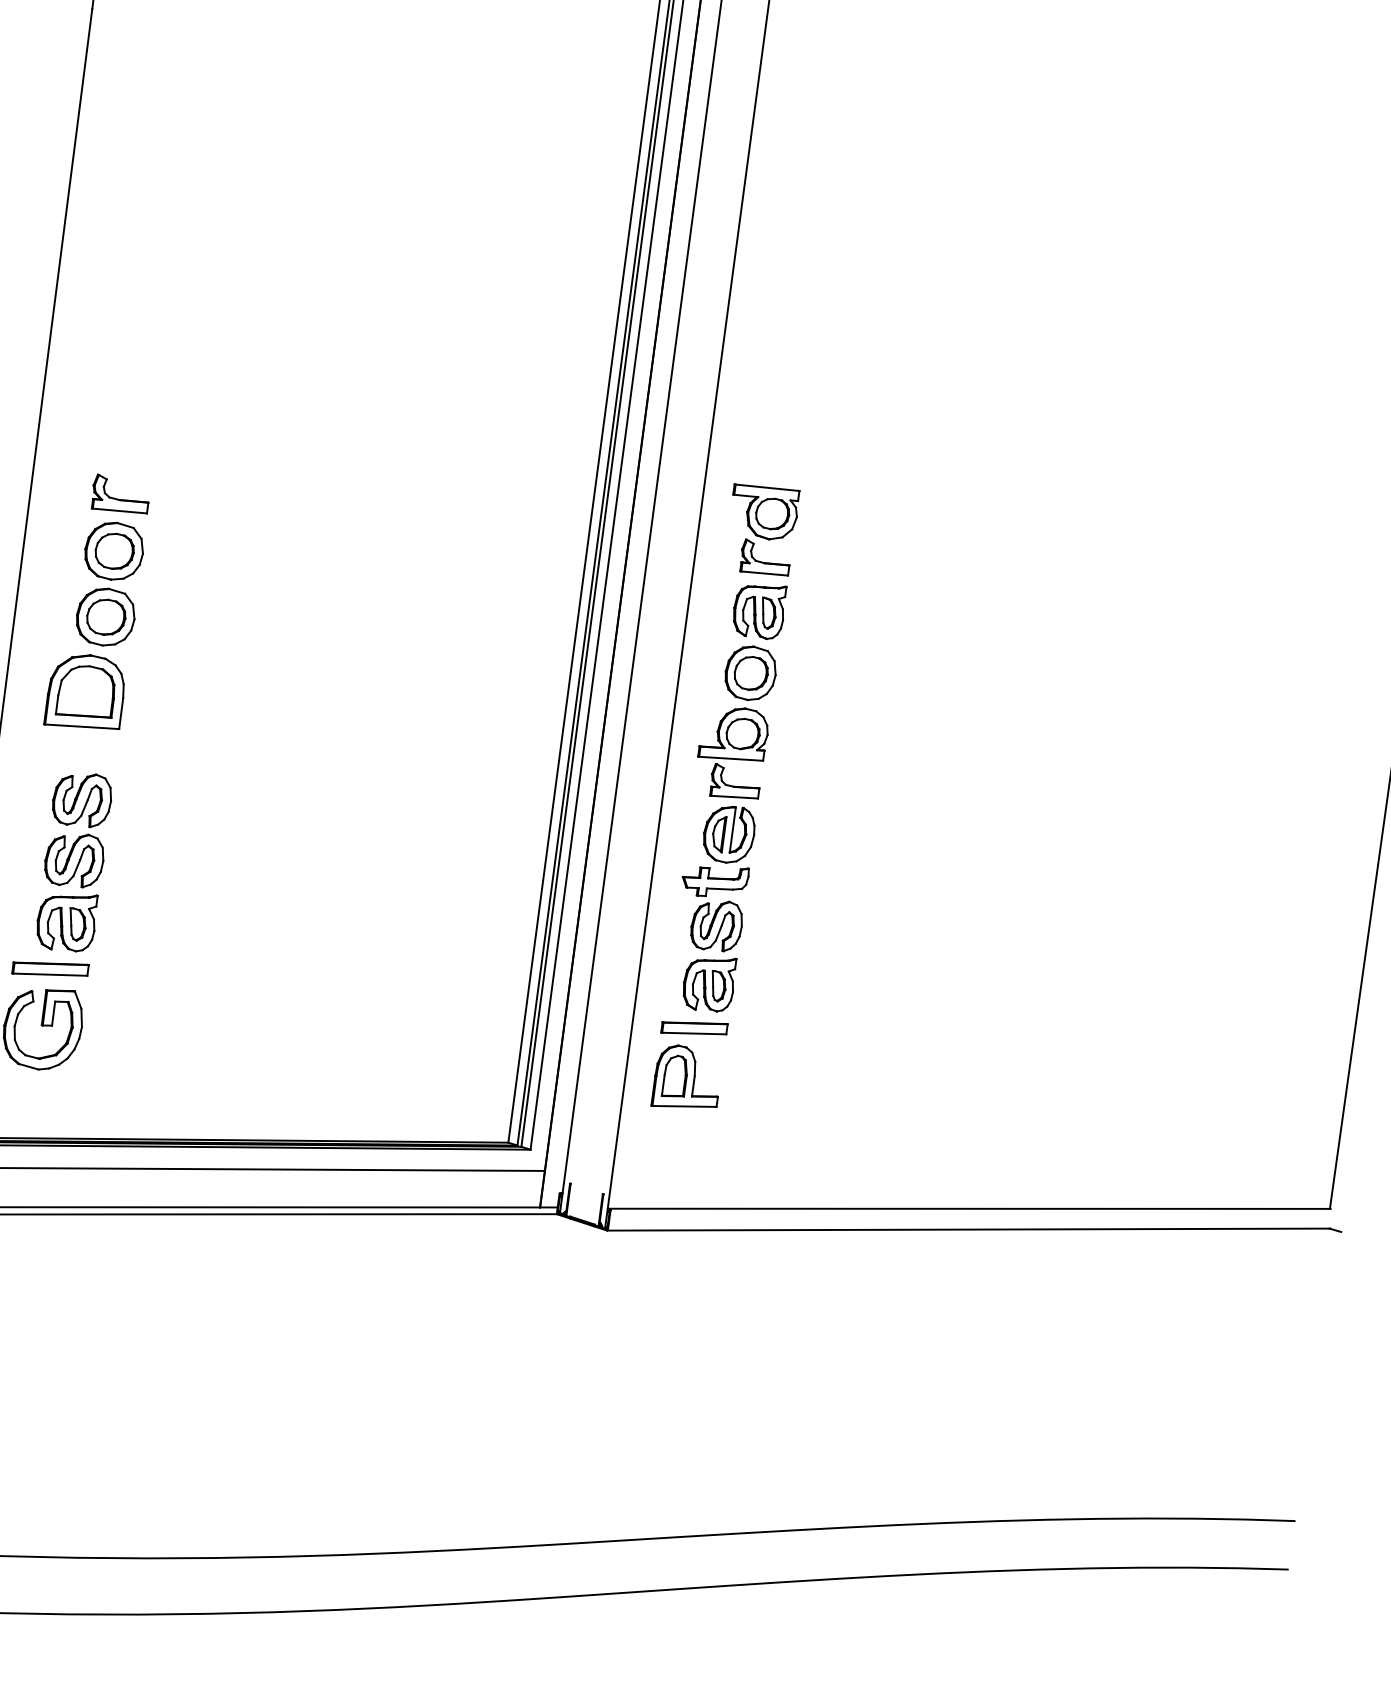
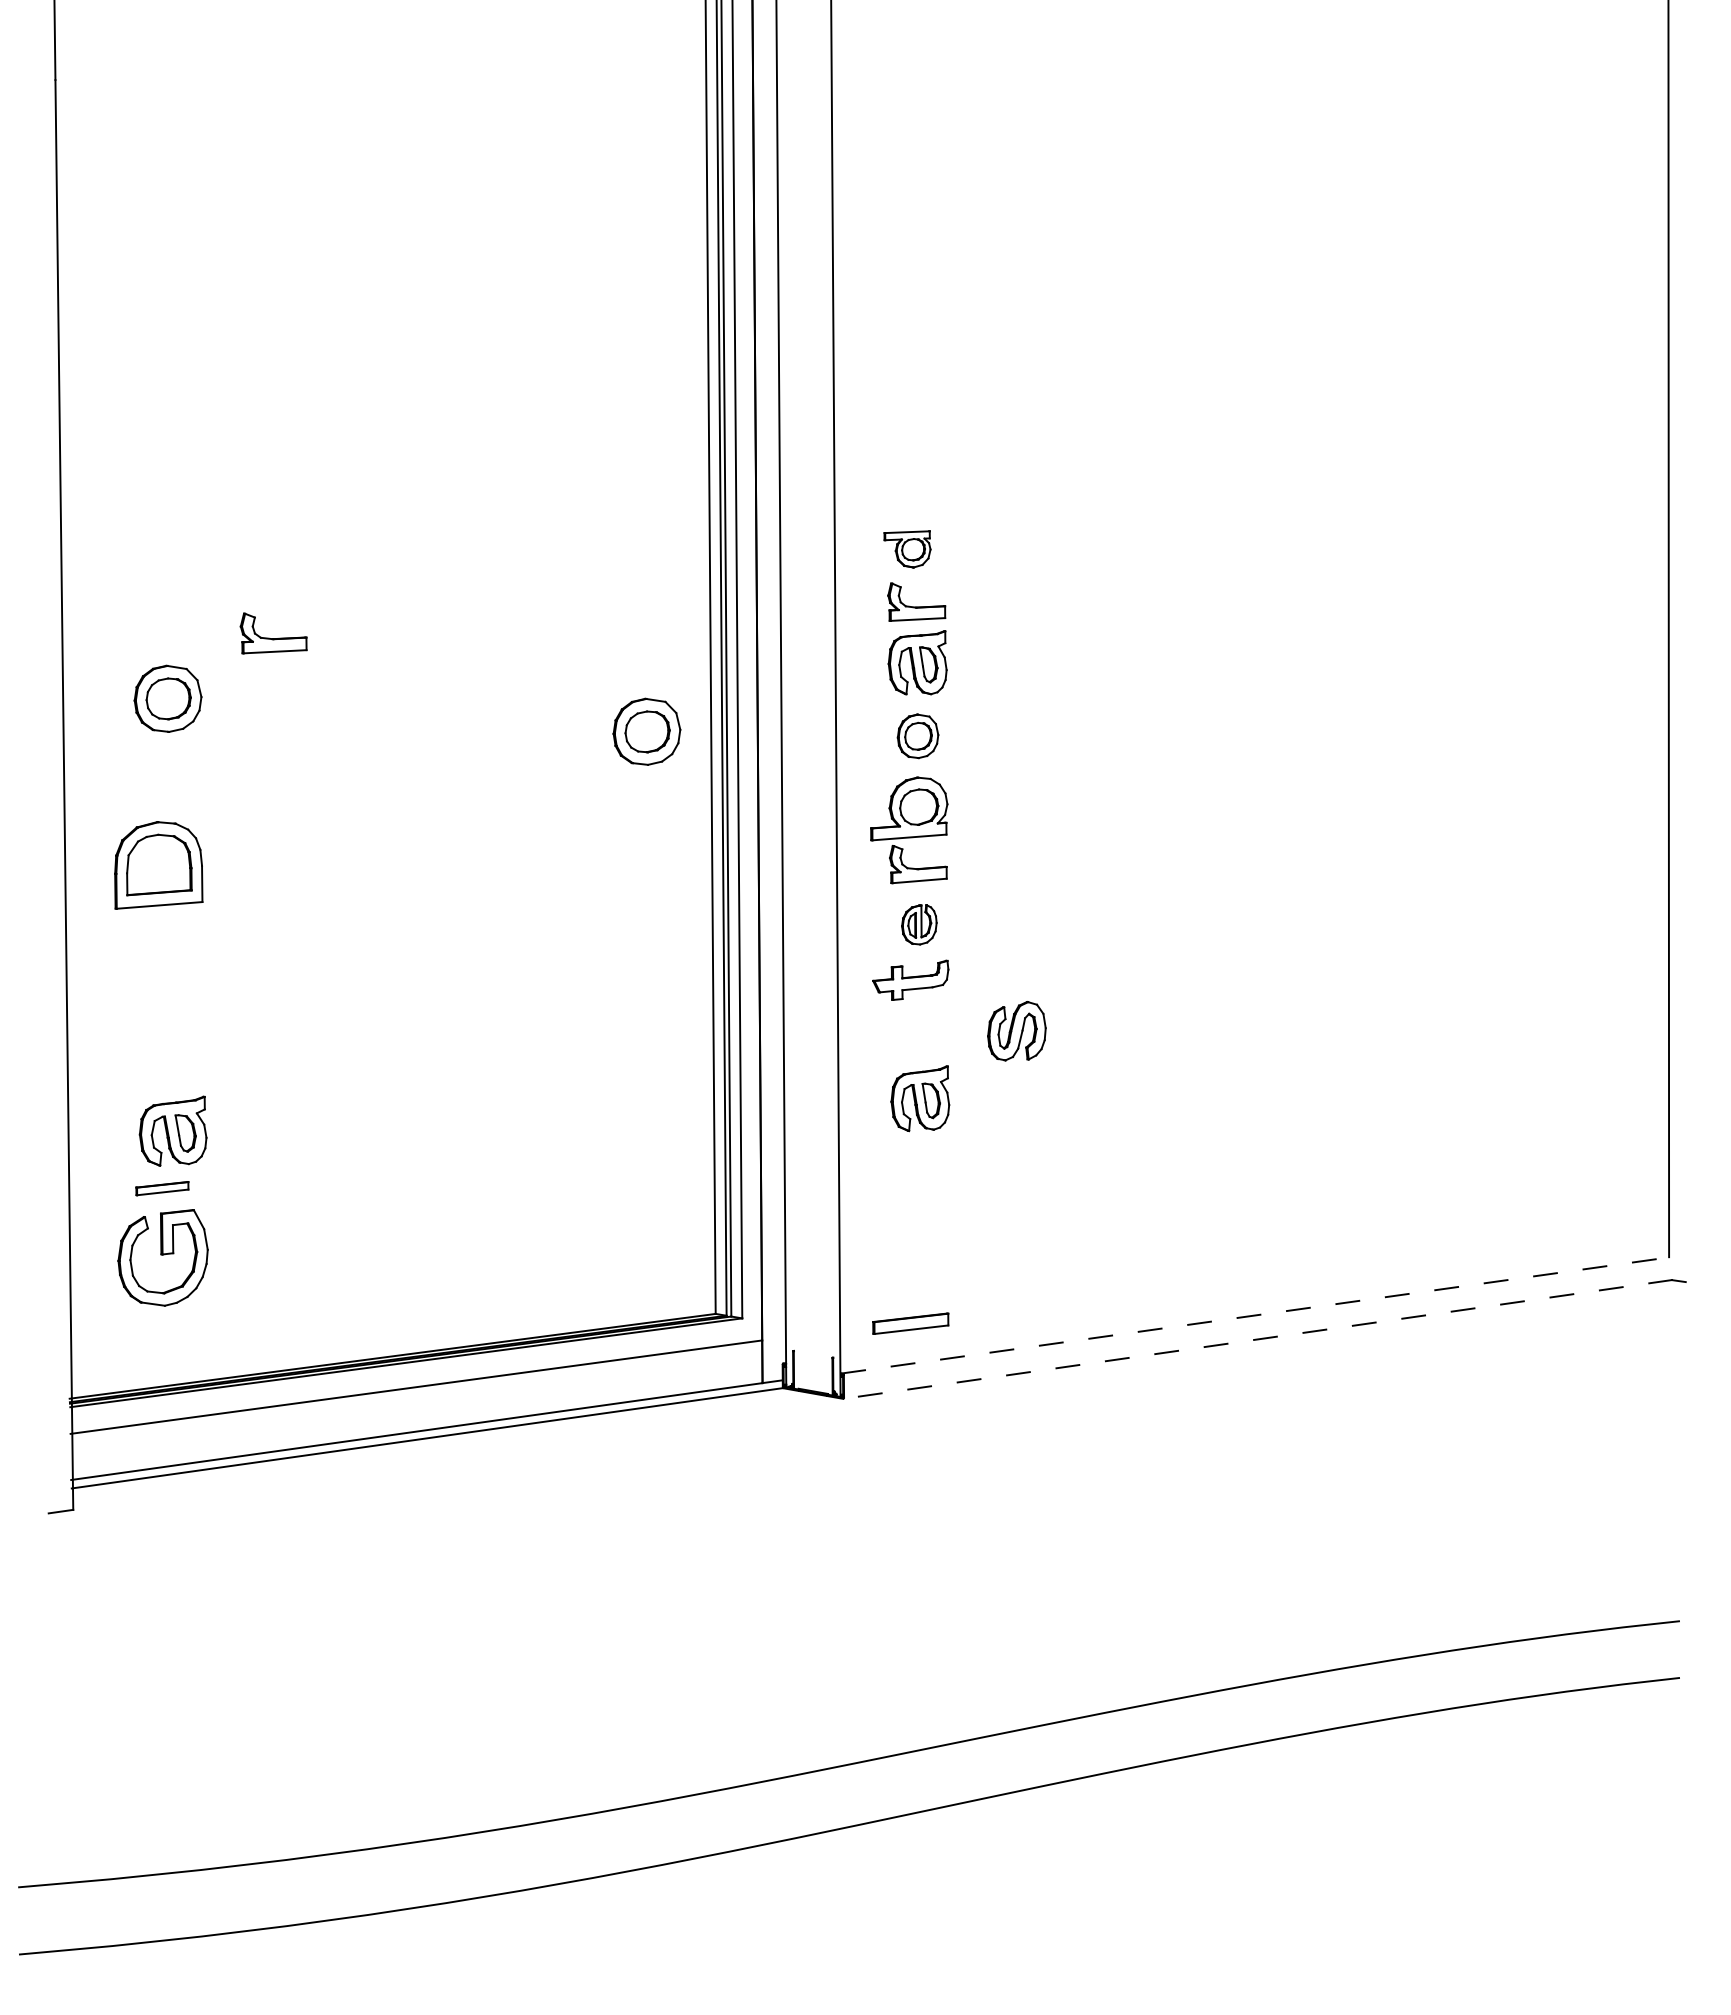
part: (120, 495) -> (273, 633), moved
part: (764, 512) -> (907, 549), size x0.6
part: (105, 616) -> (646, 731), moved
part: (750, 673) -> (917, 736), size x0.7
part: (729, 834) -> (919, 924), size x0.6
part: (78, 836) -> (173, 1031), removed
part: (716, 925) -> (1016, 1031), moved
part: (50, 969) -> (162, 1188), size x0.6
part: (694, 1028) -> (910, 1323), moved
part: (687, 1078) -> (910, 1211), removed
line: (970, 1208) -> (1256, 1315), solid -> dashed
line: (968, 1229) -> (1257, 1339), solid -> dashed

